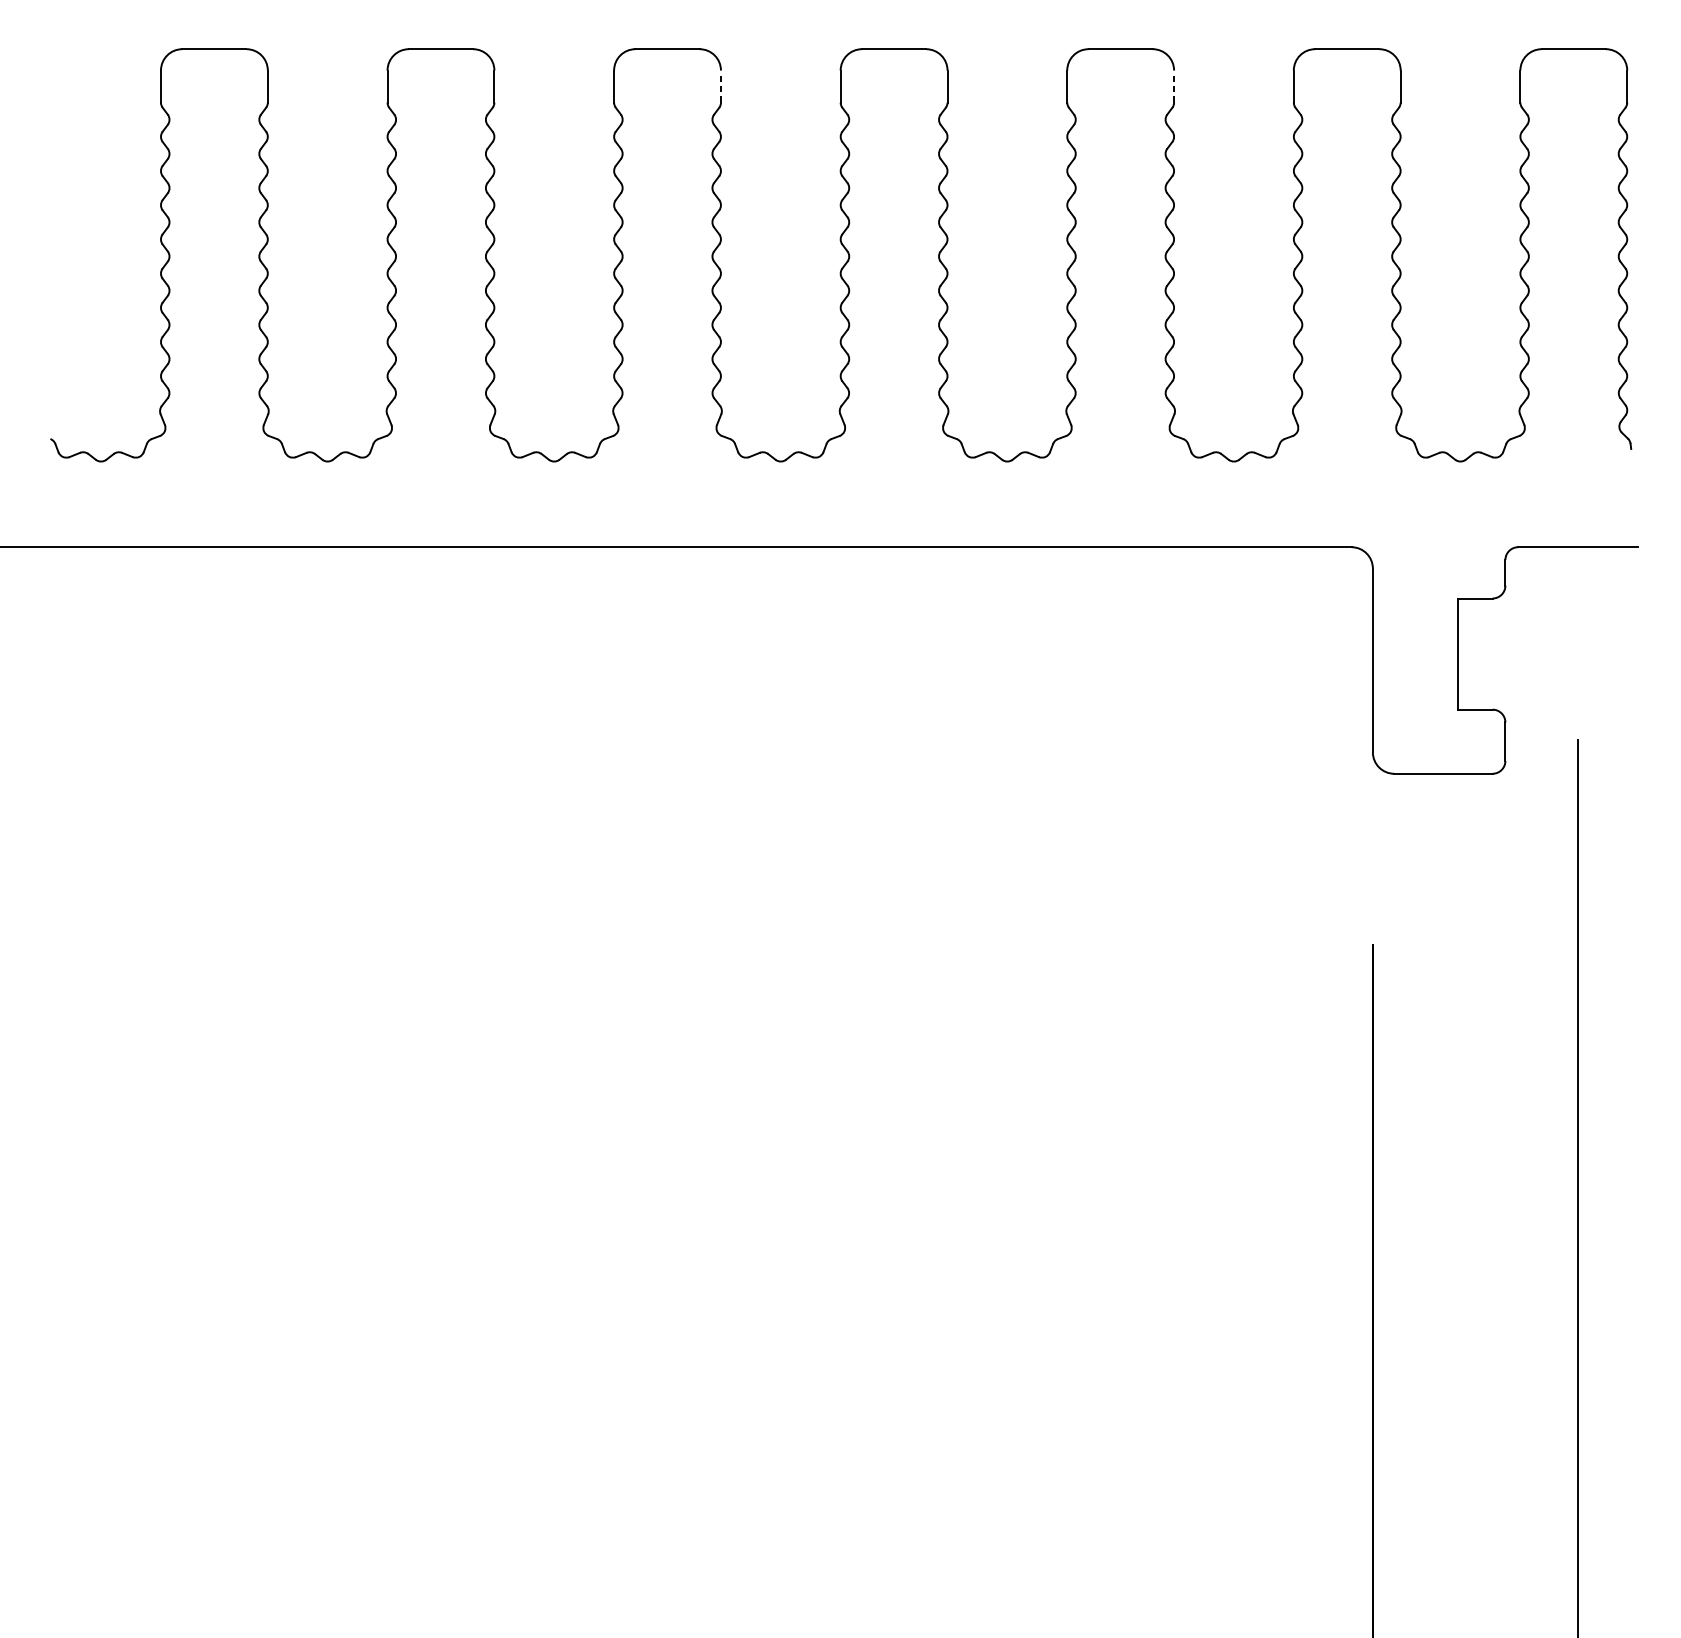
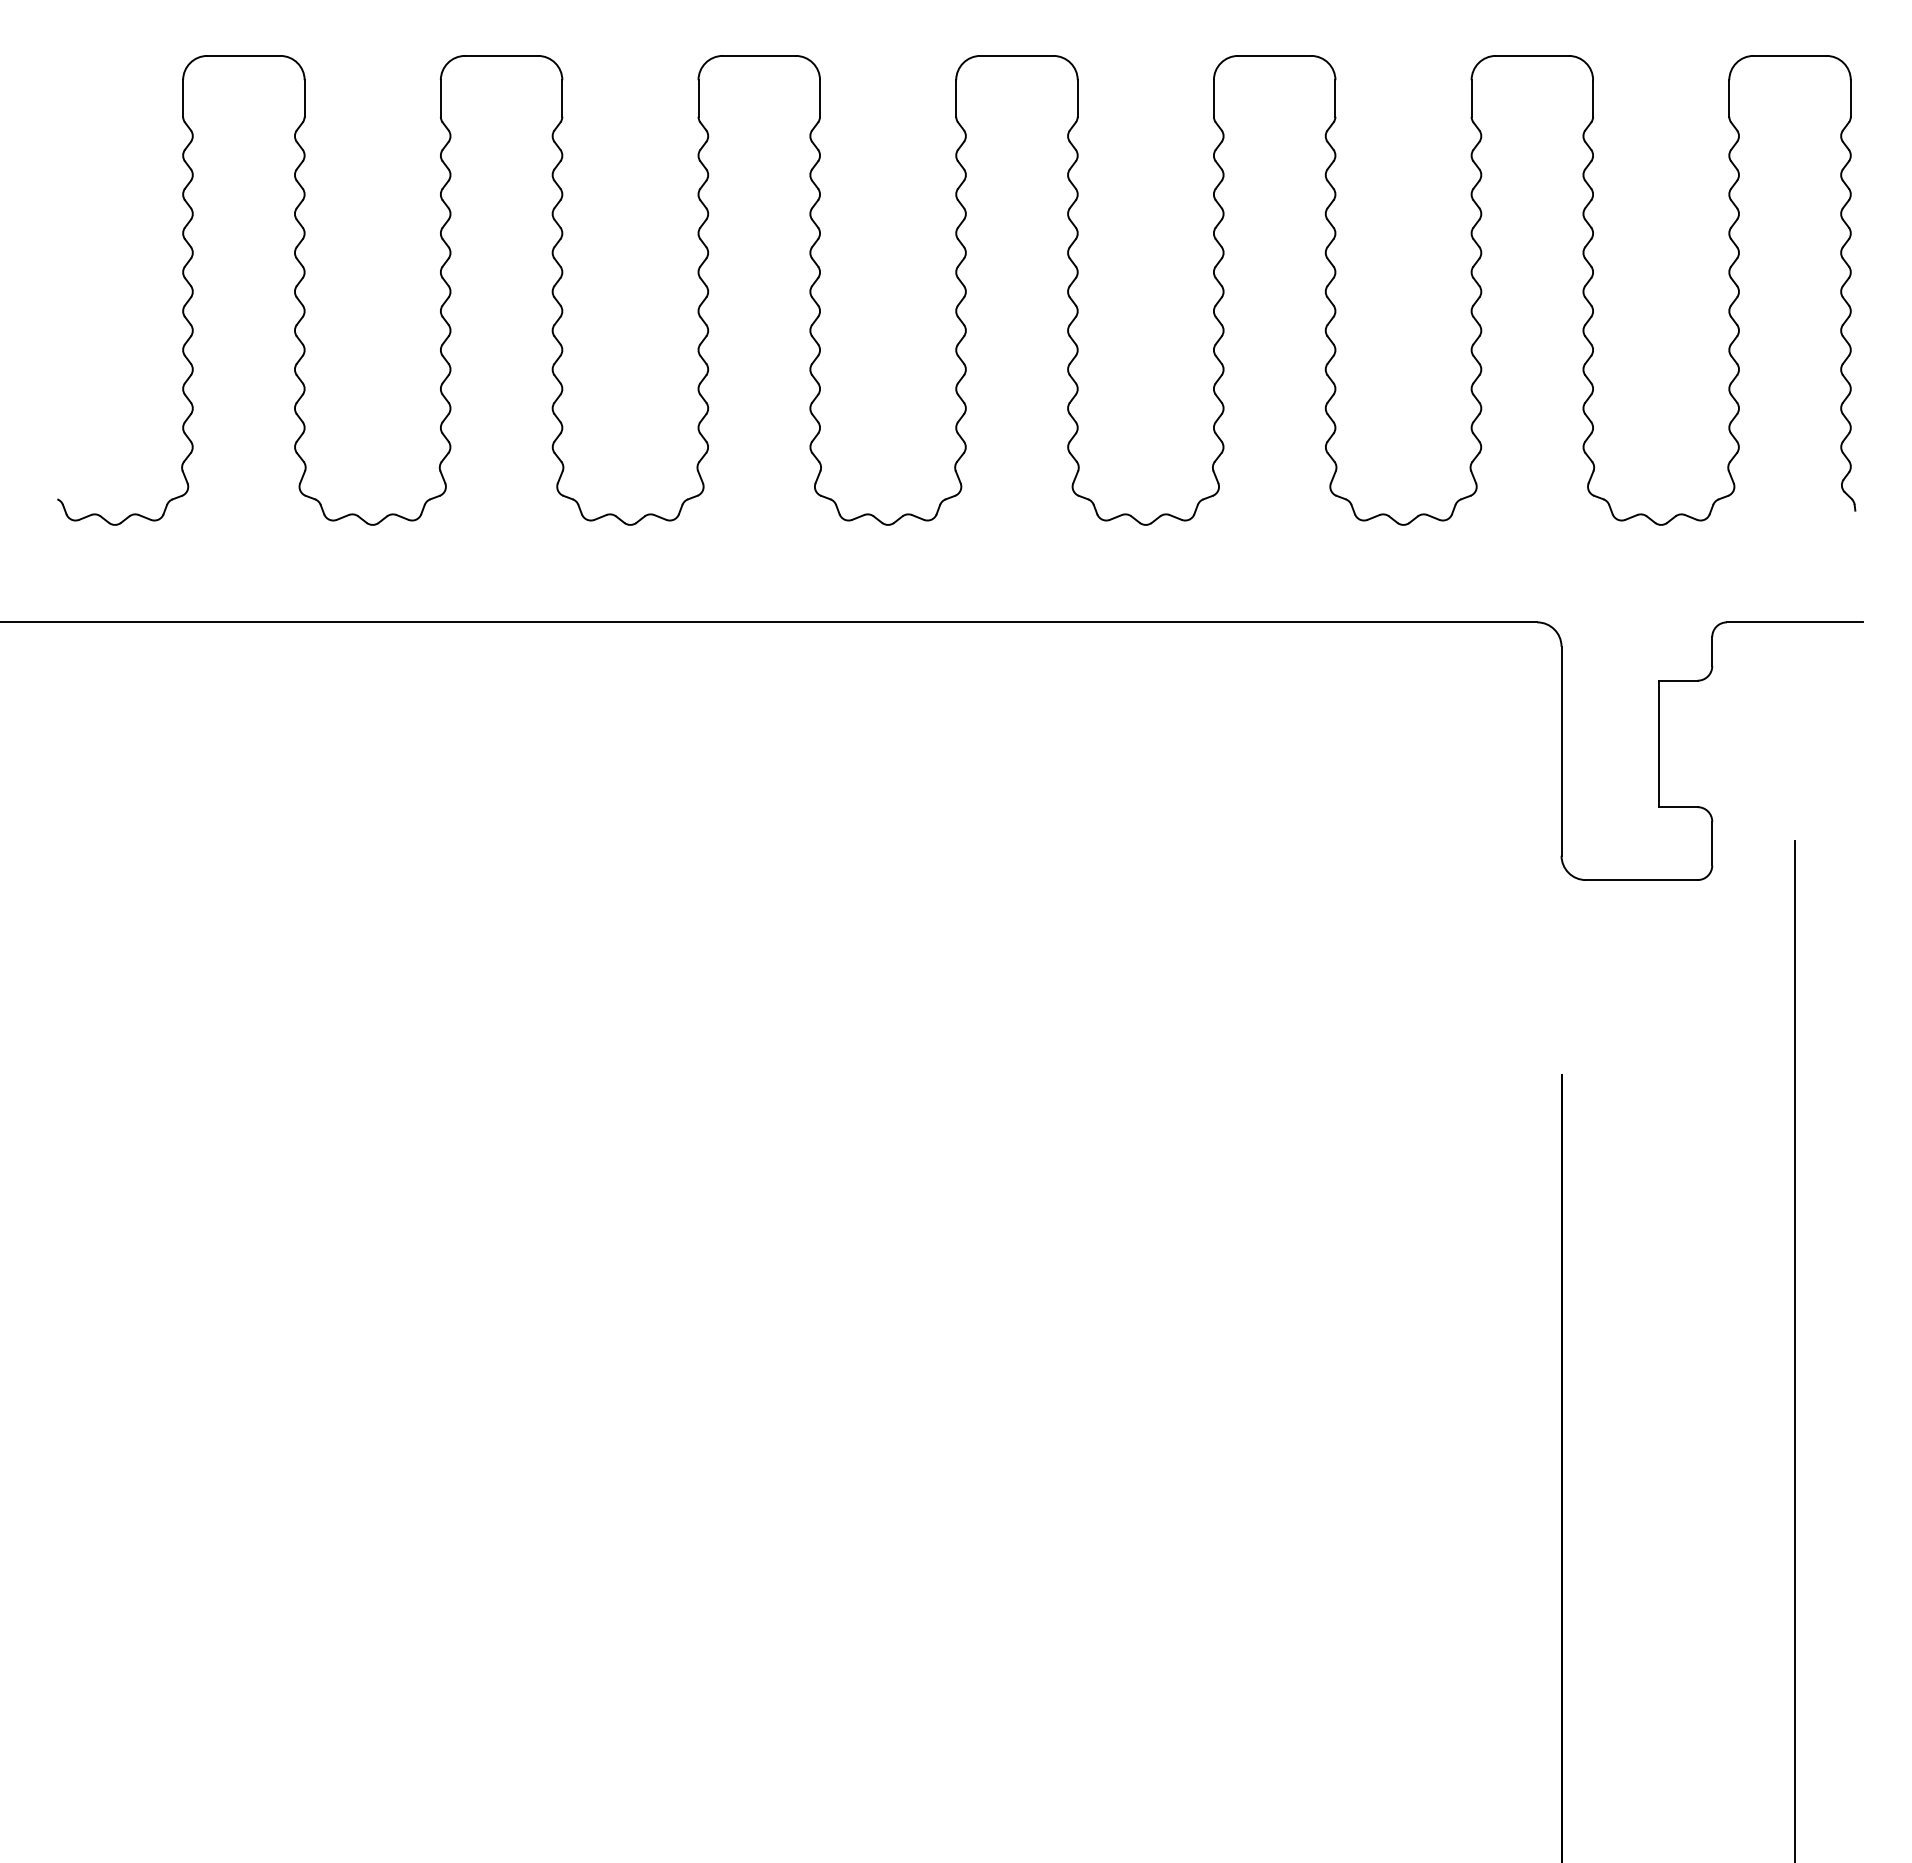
line: (721, 85) -> (820, 97), dashed -> solid
line: (1174, 85) -> (1335, 97), dashed -> solid

